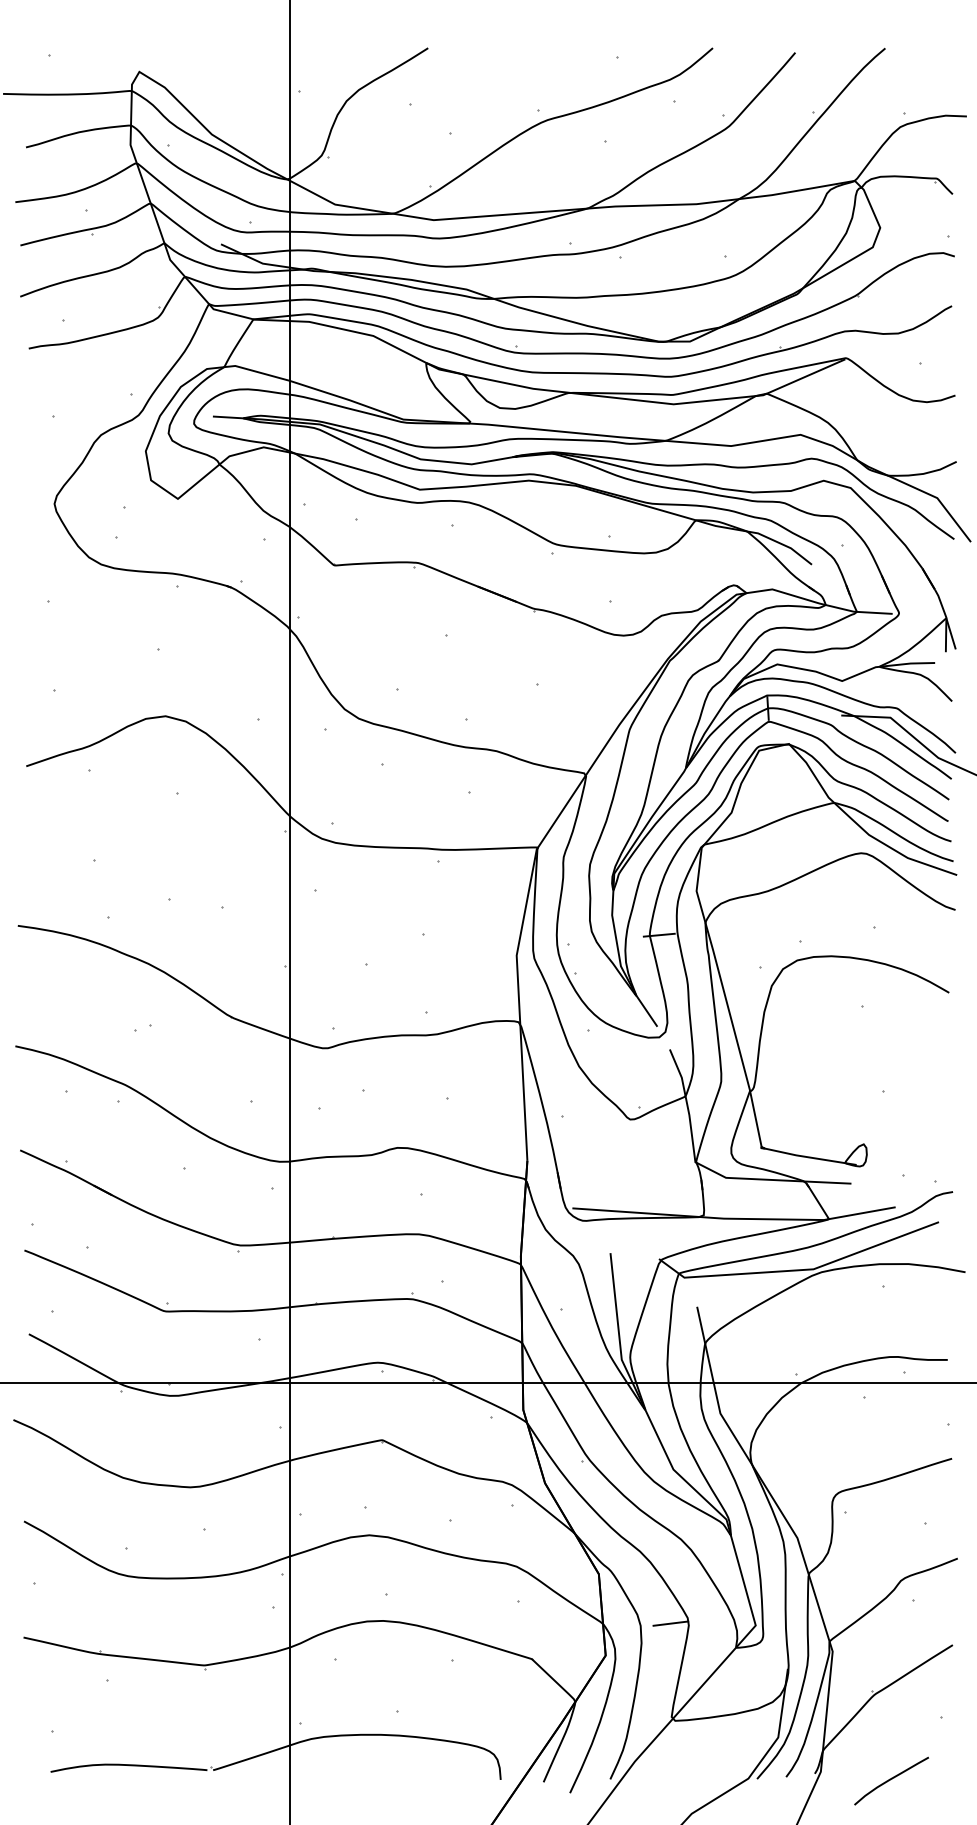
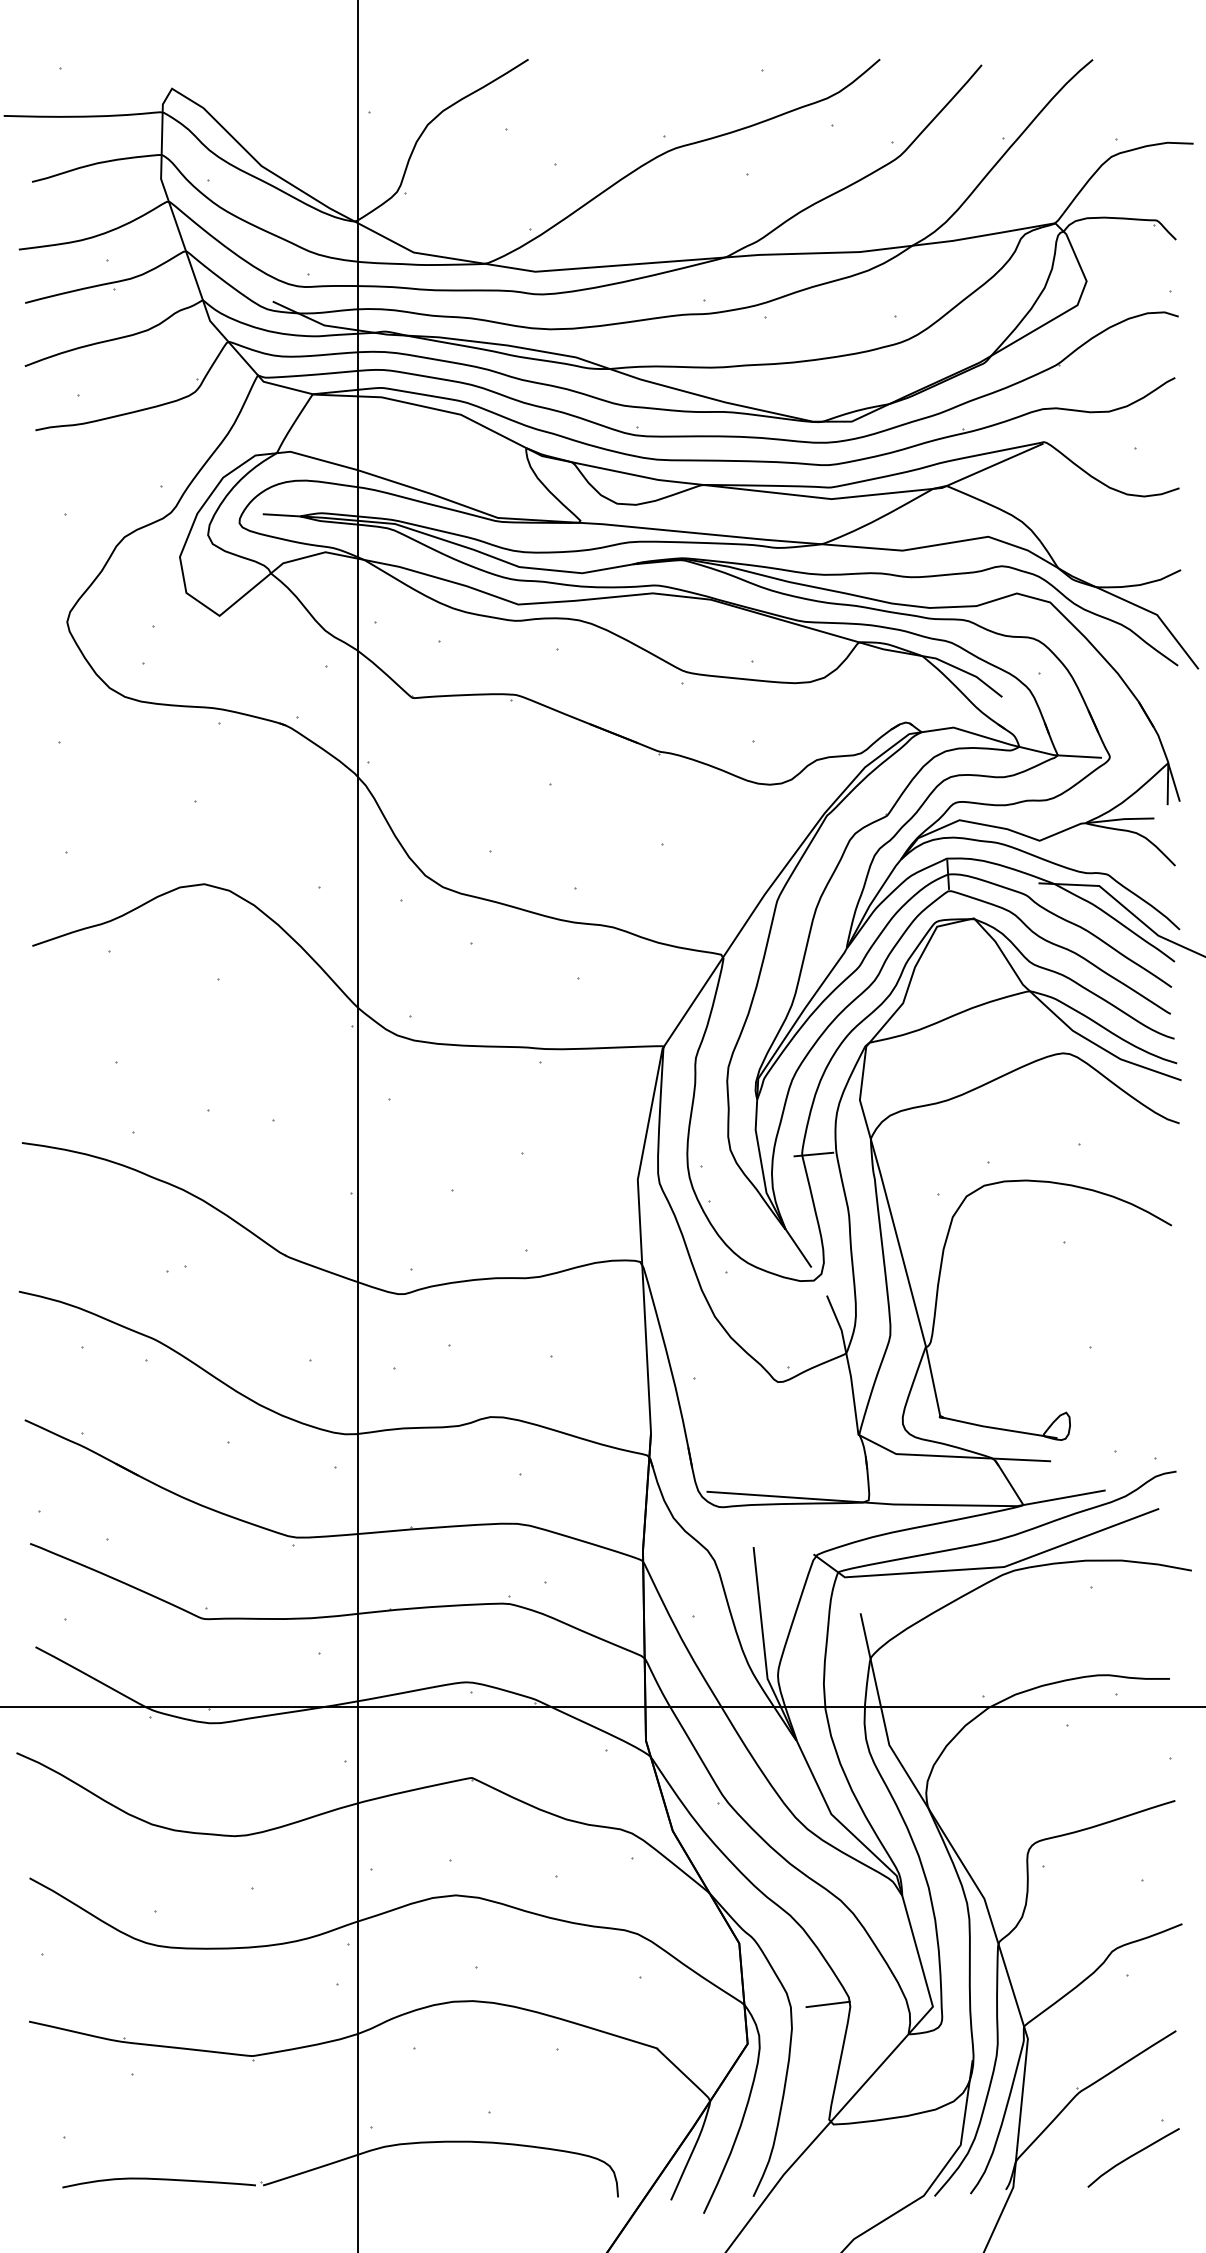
curve: (891, 1780) -> (1133, 2156), moved

